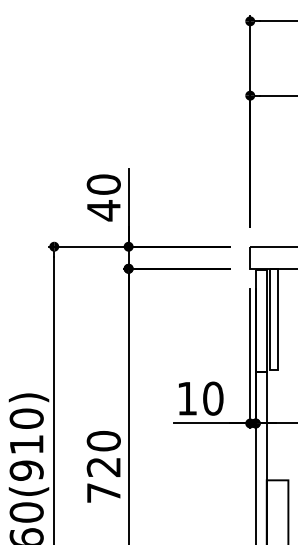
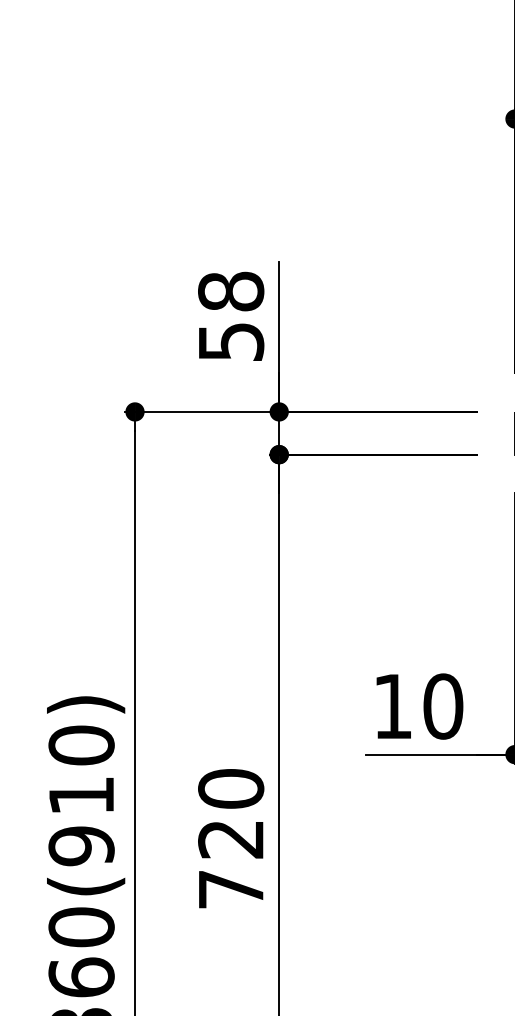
text: (103, 197) -> (230, 316), 40 -> 58

